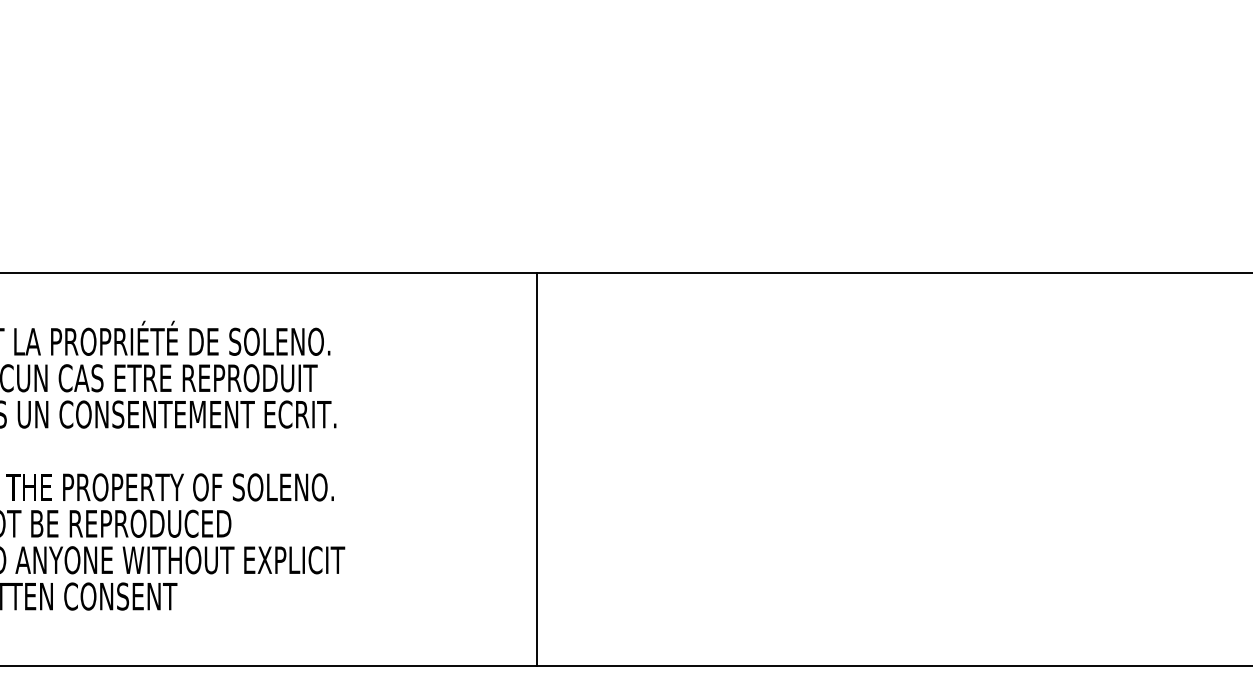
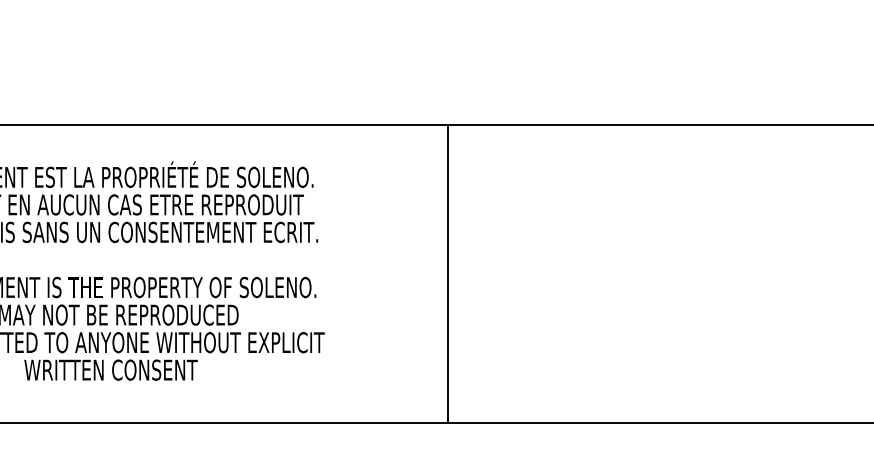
line: (536, 469) -> (448, 273), moved

